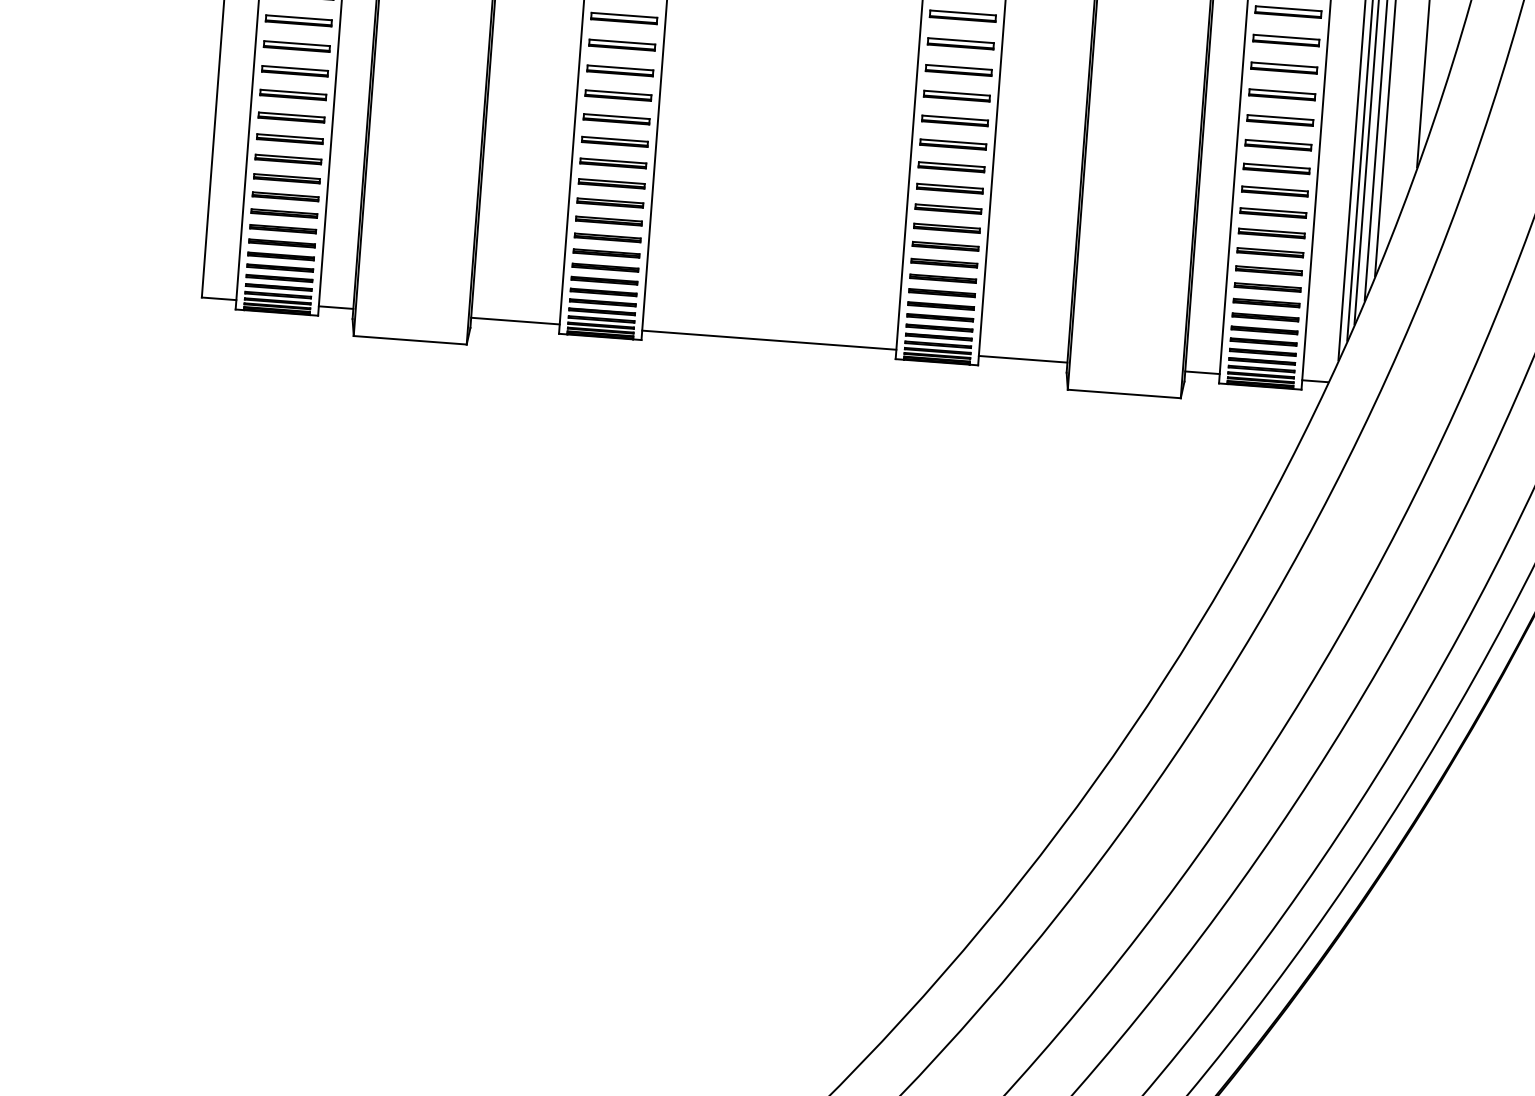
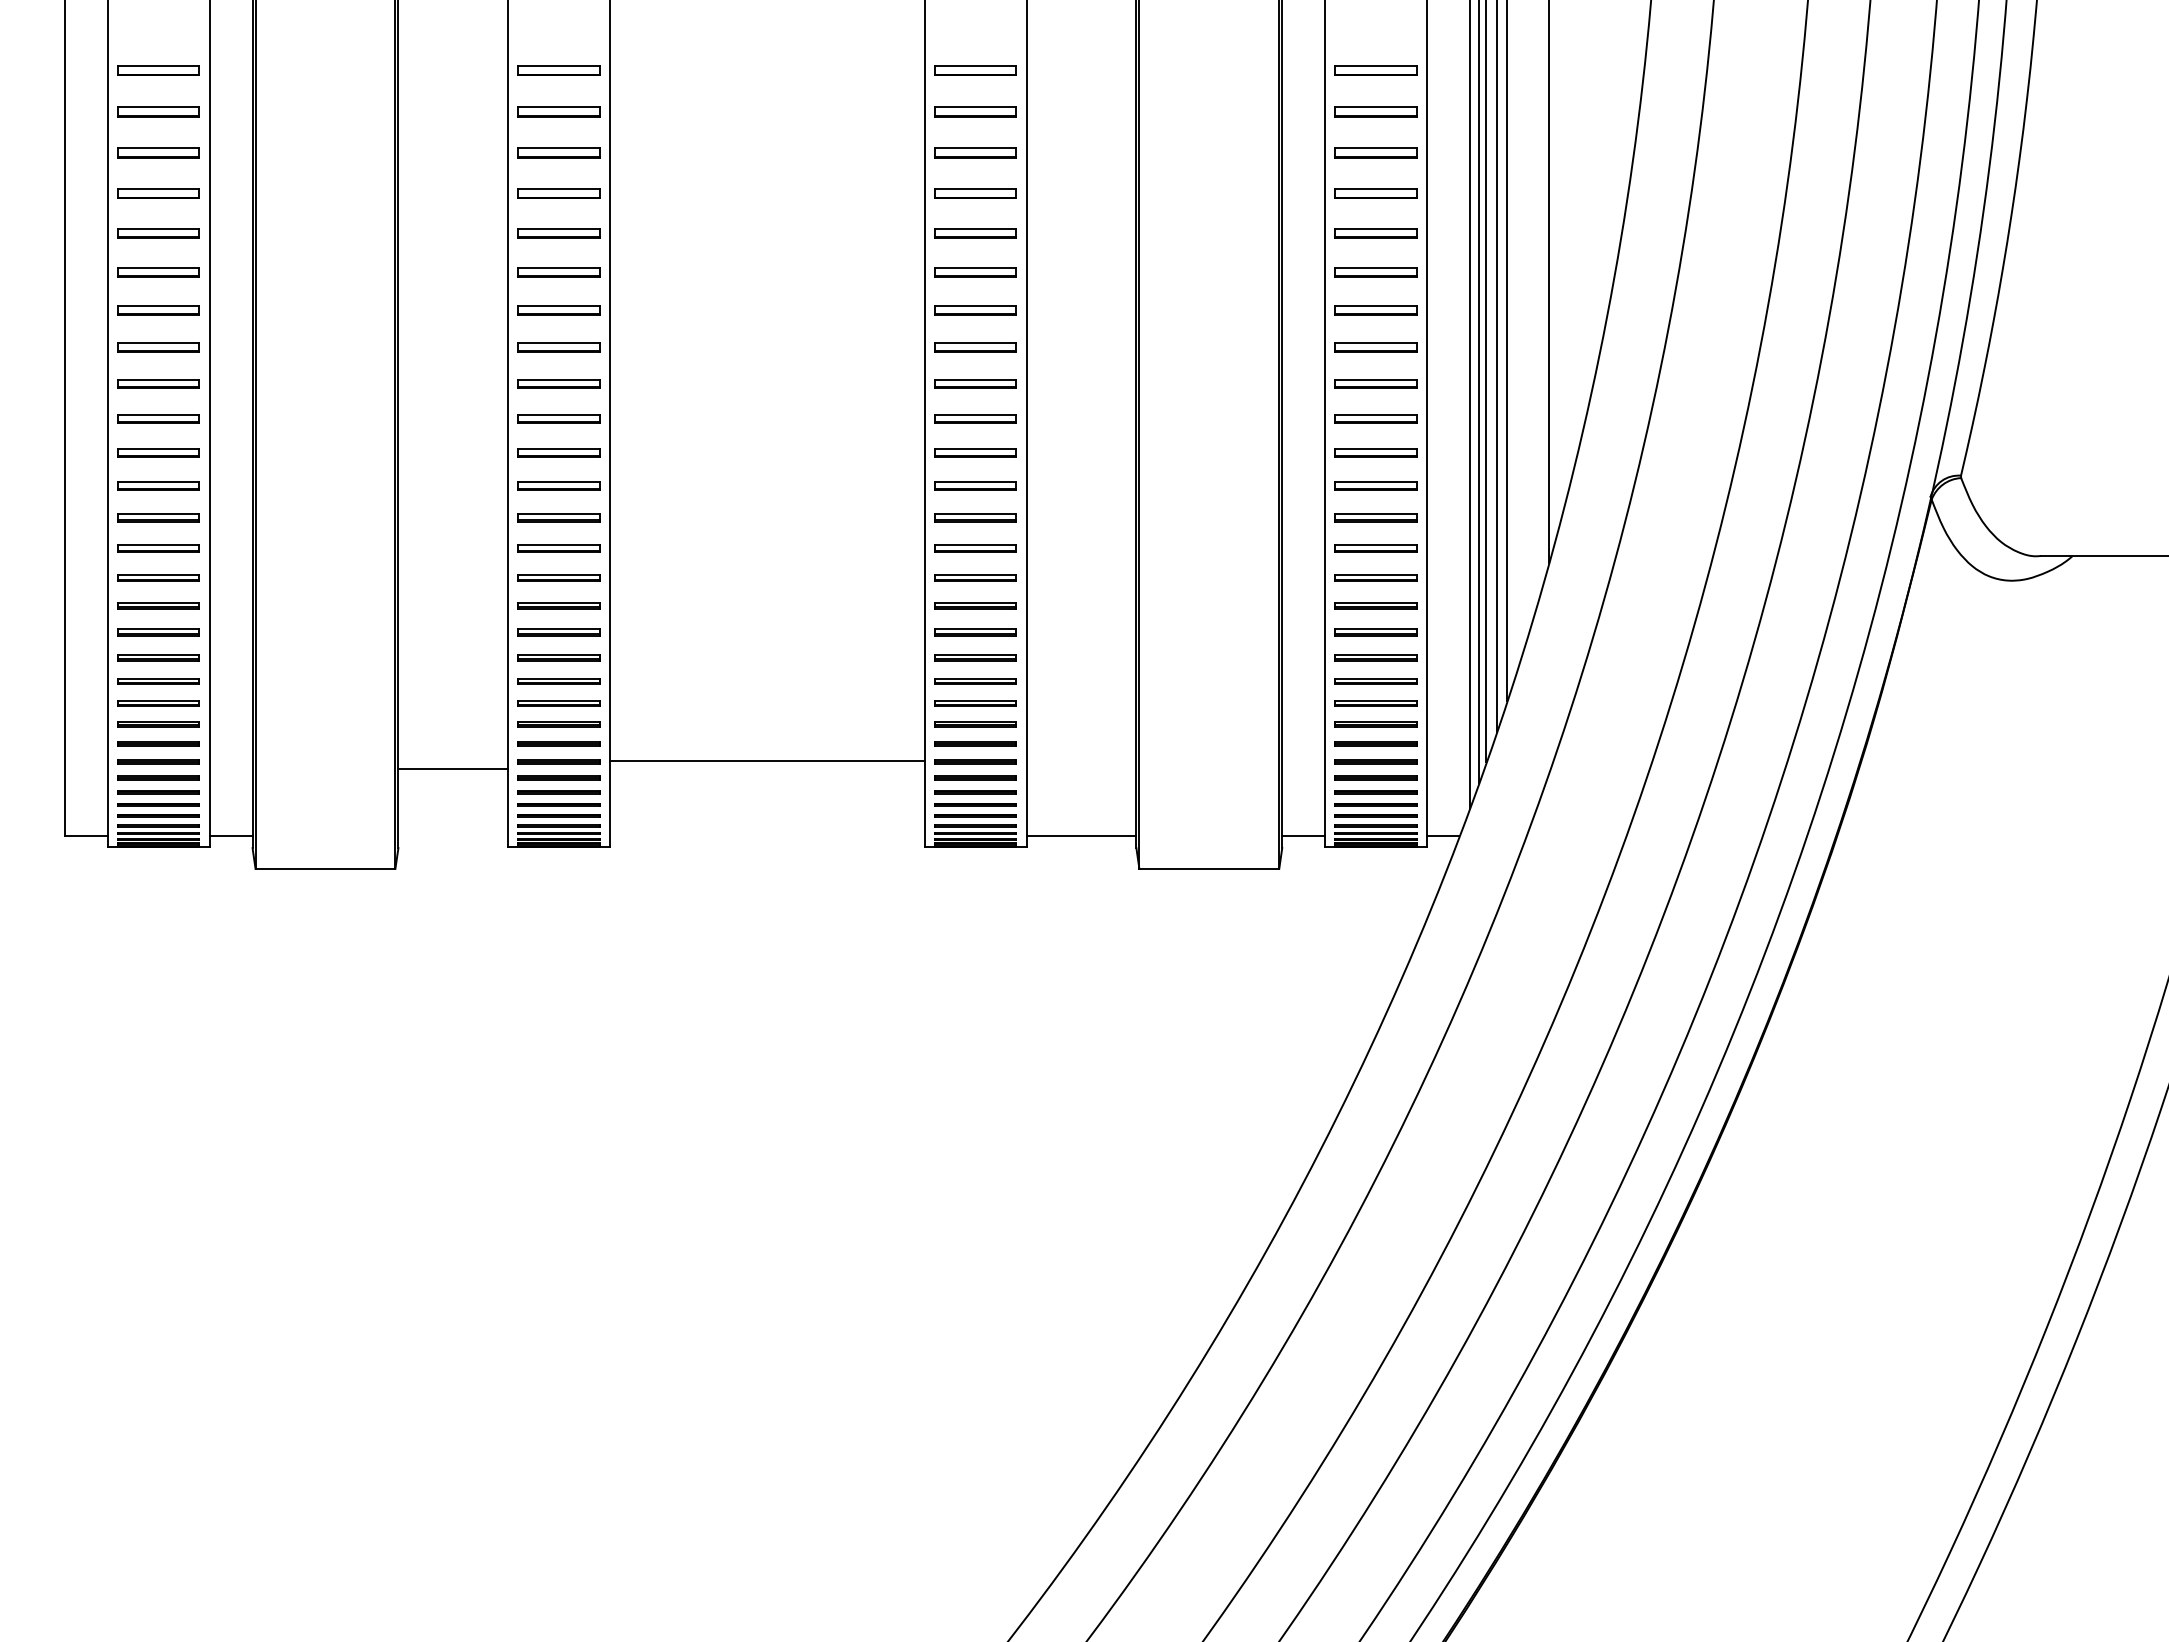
line: (515, 321) -> (453, 768), moved
line: (769, 340) -> (767, 760), moved

